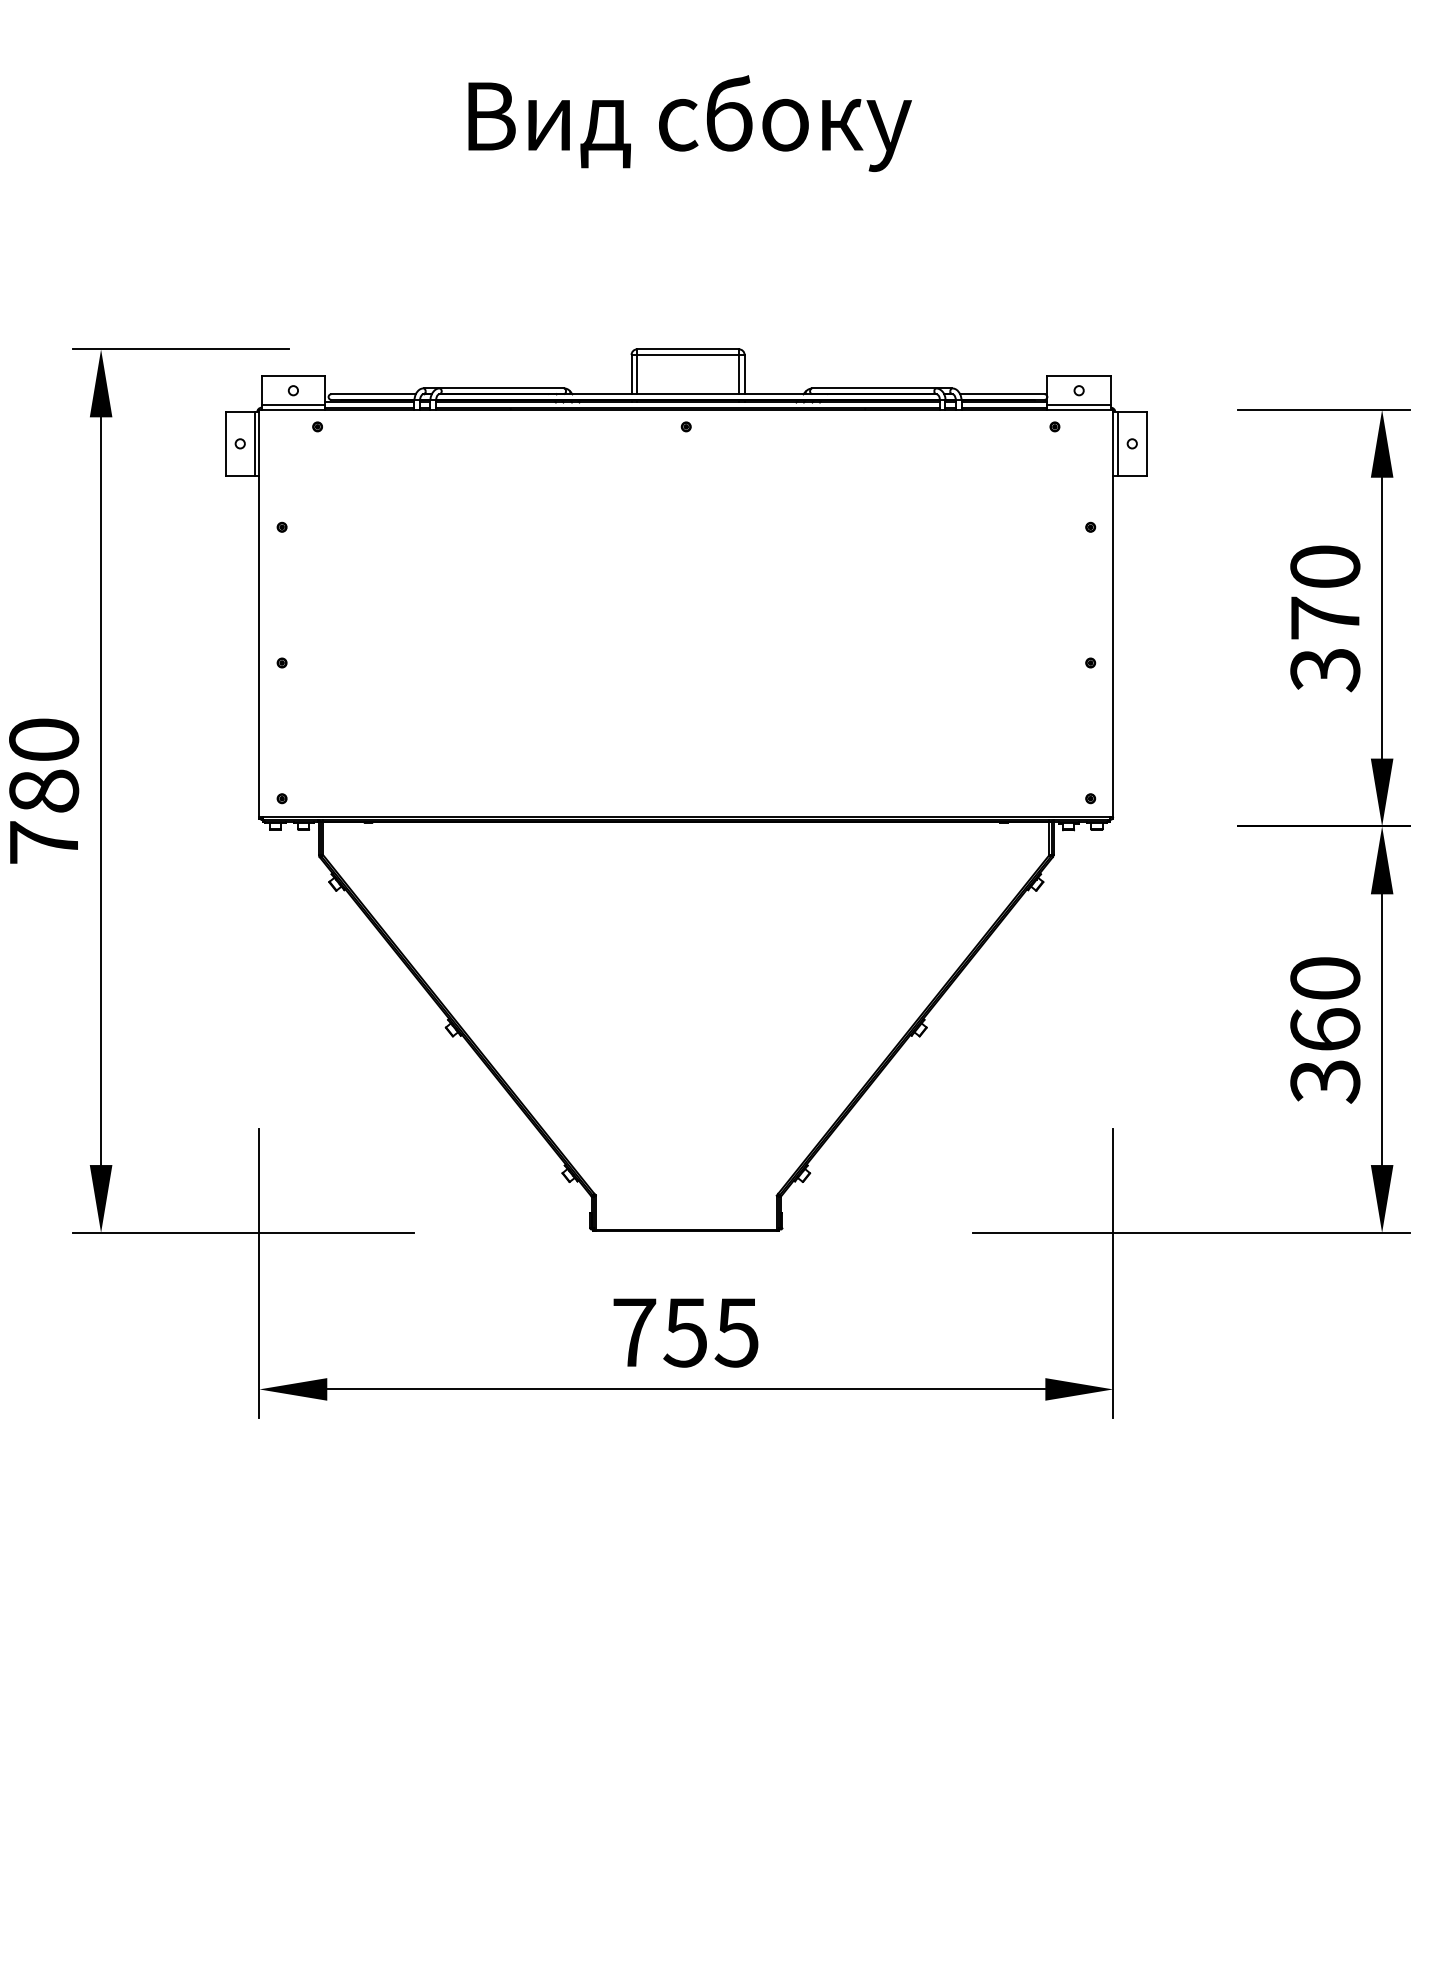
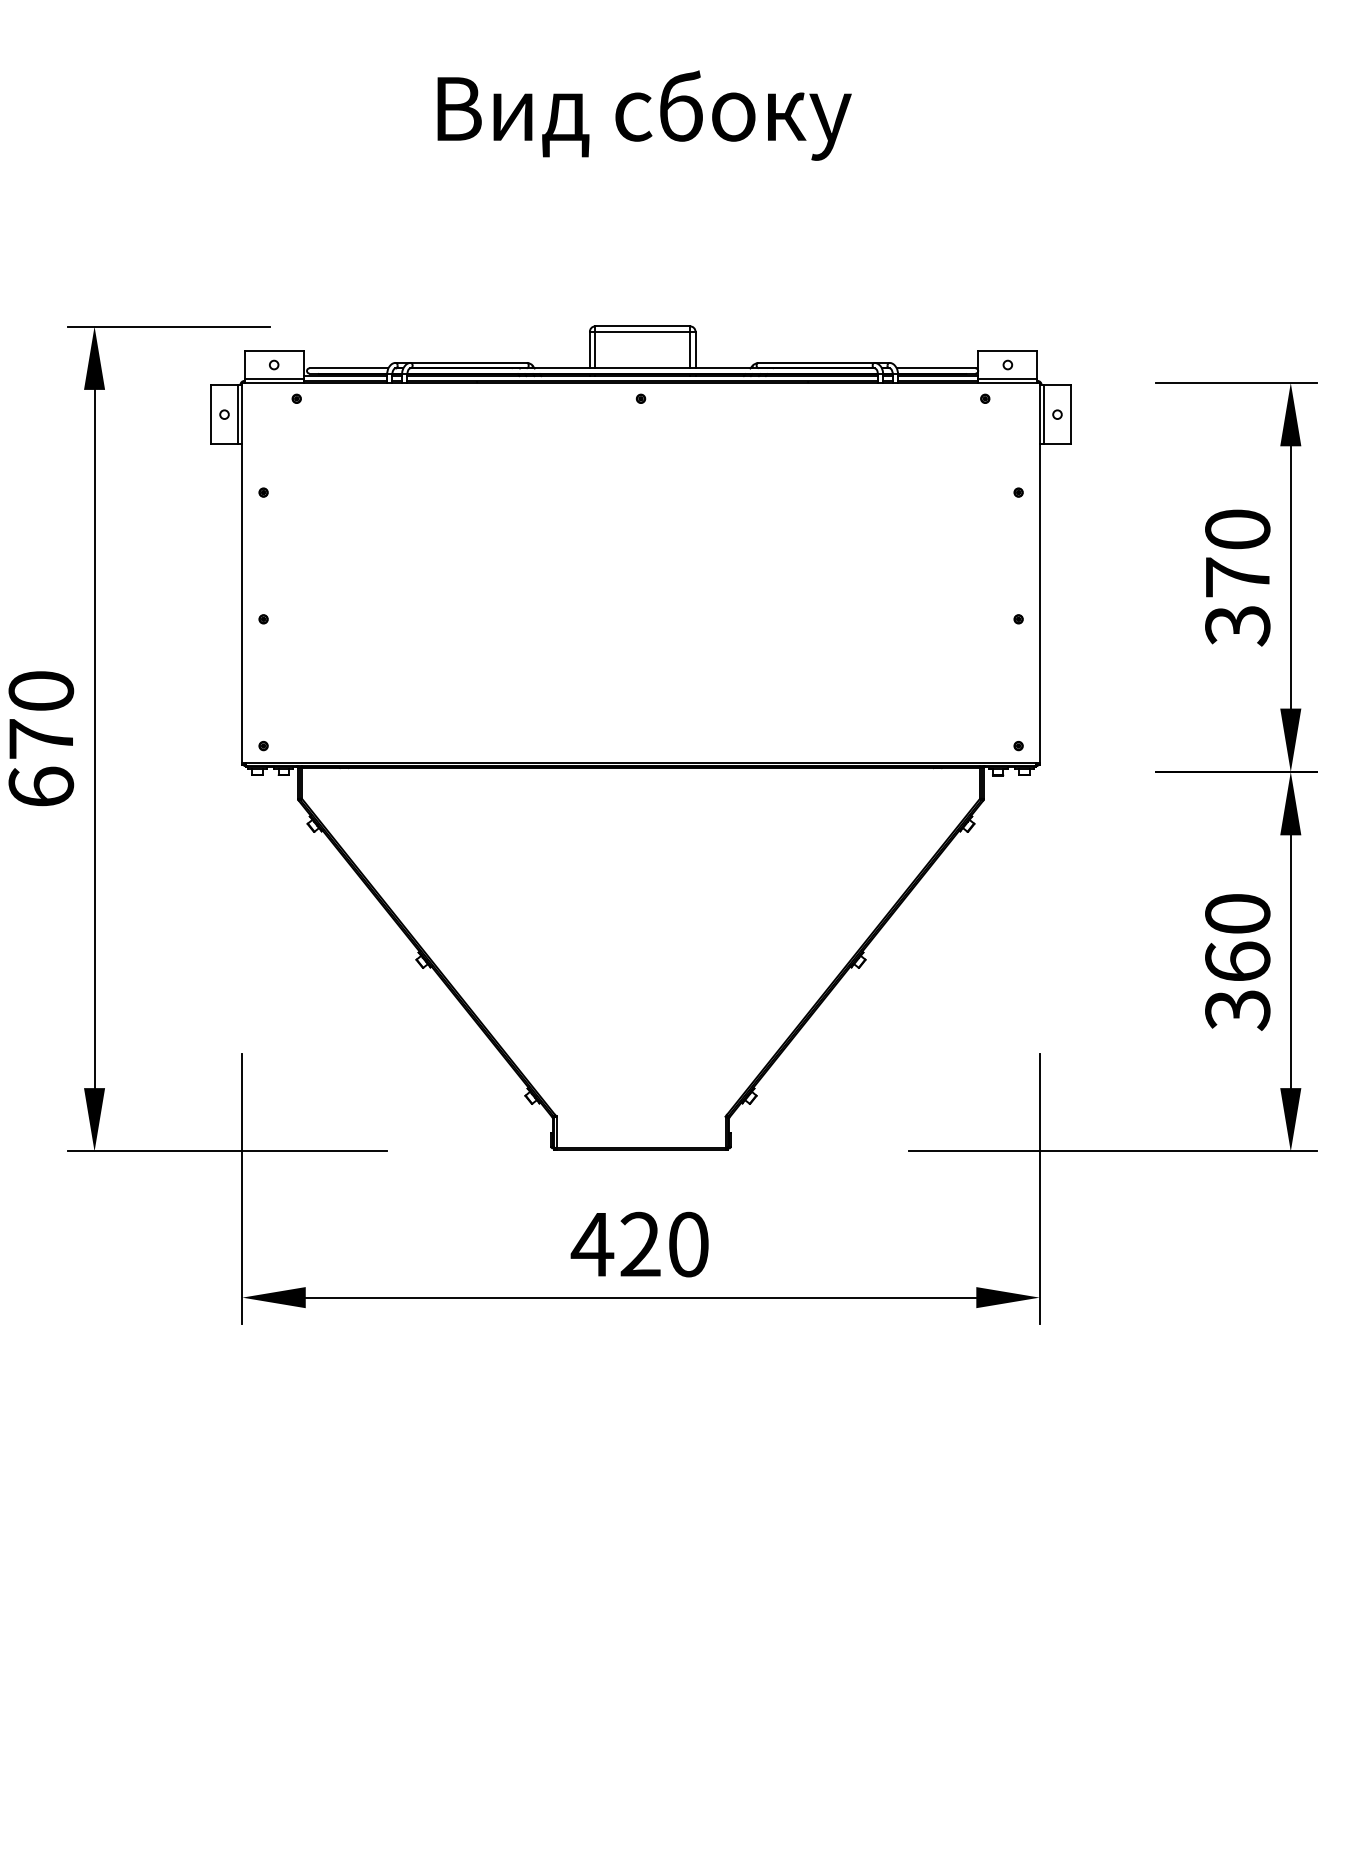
text: (44, 816) -> (41, 762), 780 -> 670
text: (684, 1332) -> (639, 1244), 755 -> 420

